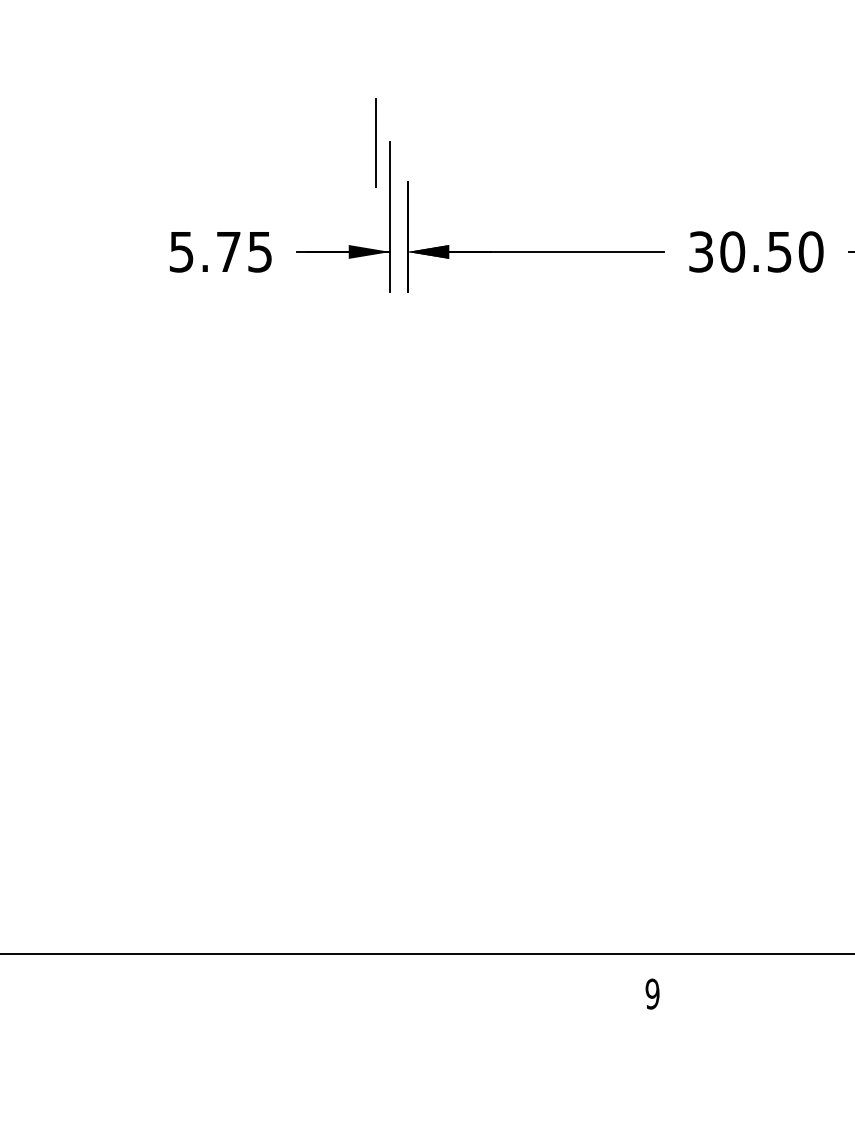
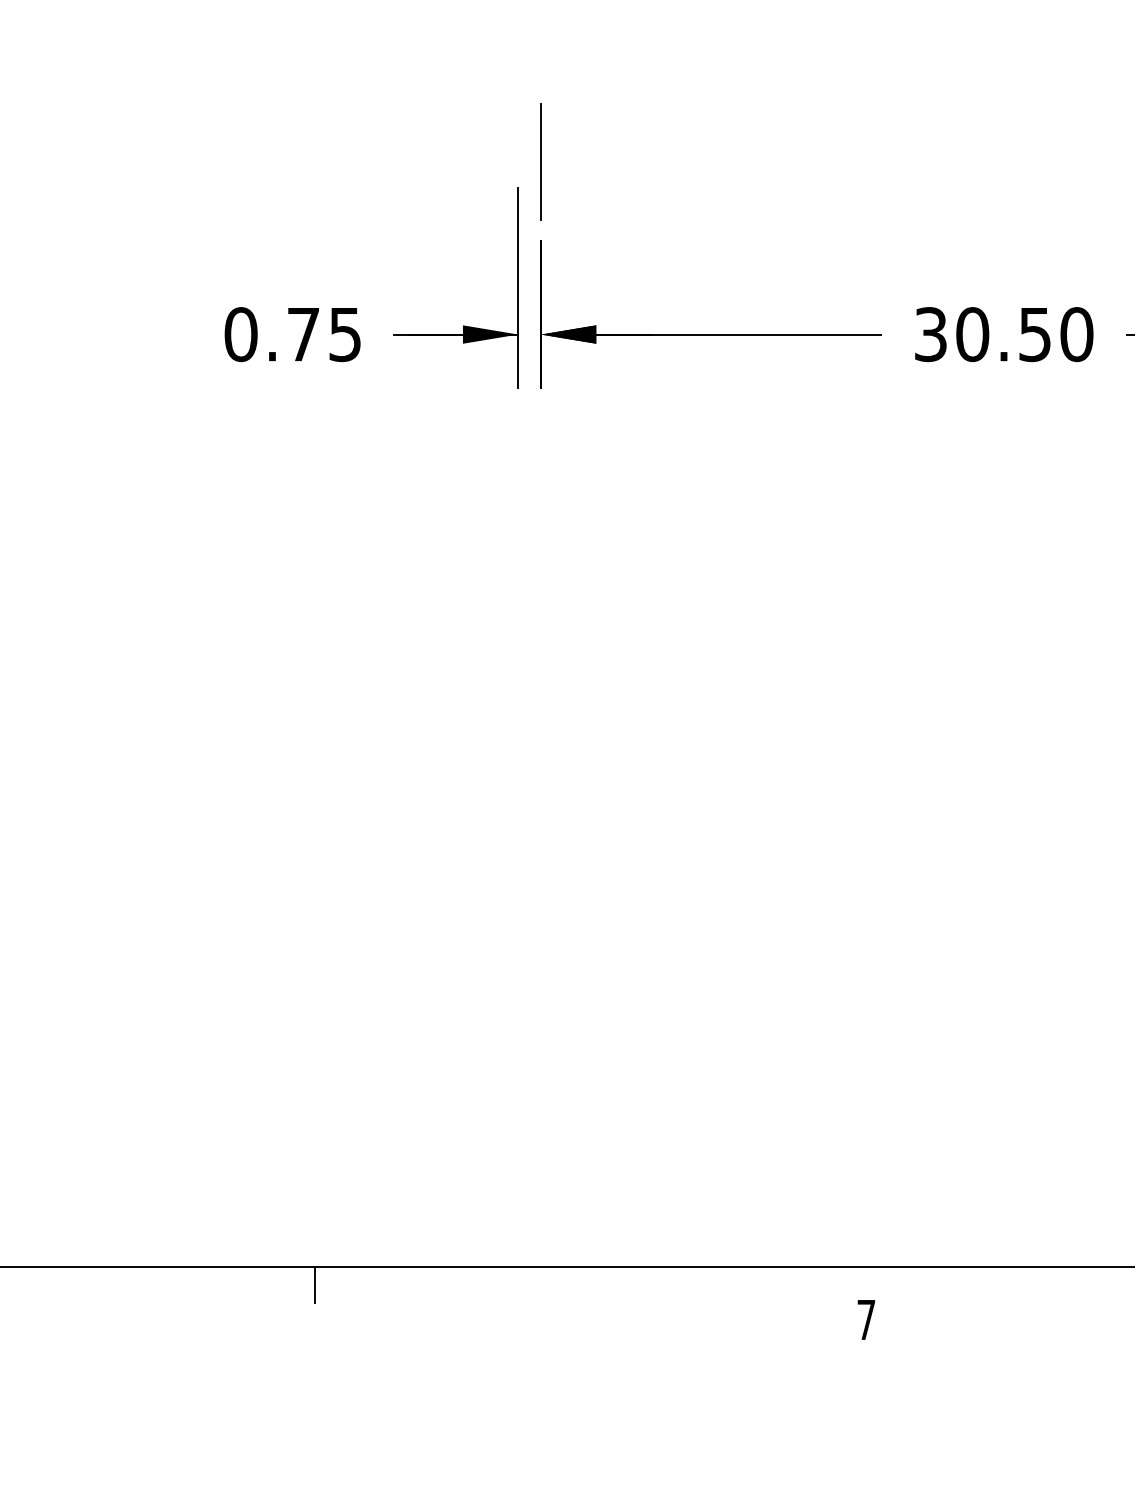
line: (375, 142) -> (540, 161), moved
text: (181, 251) -> (240, 333), 5.75 -> 0.75
line: (237, 967) -> (315, 1284), added
text: (652, 993) -> (866, 1319), 9 -> 7

